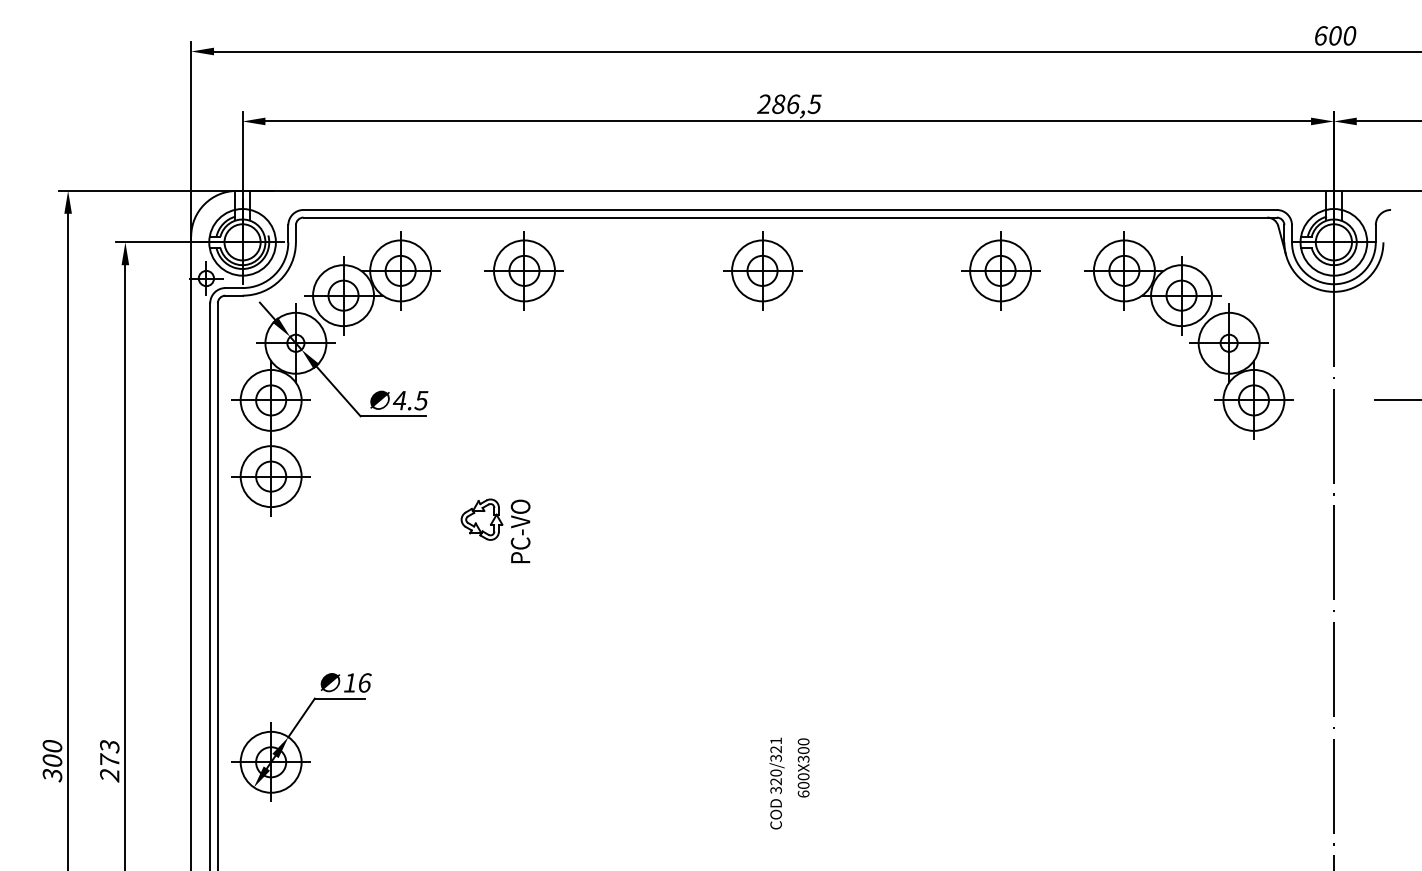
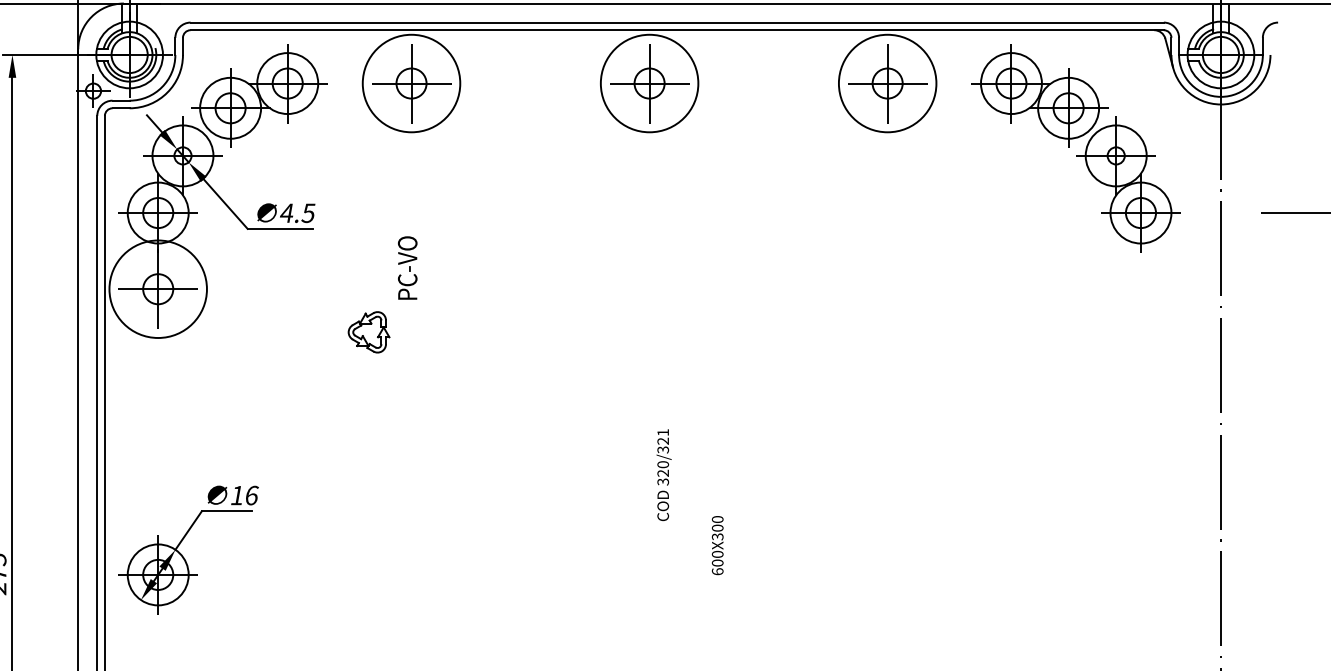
circle: (524, 270) -> (411, 83), size x1.6
circle: (762, 270) -> (649, 83), size x1.6
circle: (1000, 270) -> (887, 83), size x1.6
circle: (270, 476) -> (157, 289), size x1.6
text: (520, 531) -> (407, 268), moved
text: (803, 767) -> (717, 545), moved
text: (776, 783) -> (663, 475), moved

